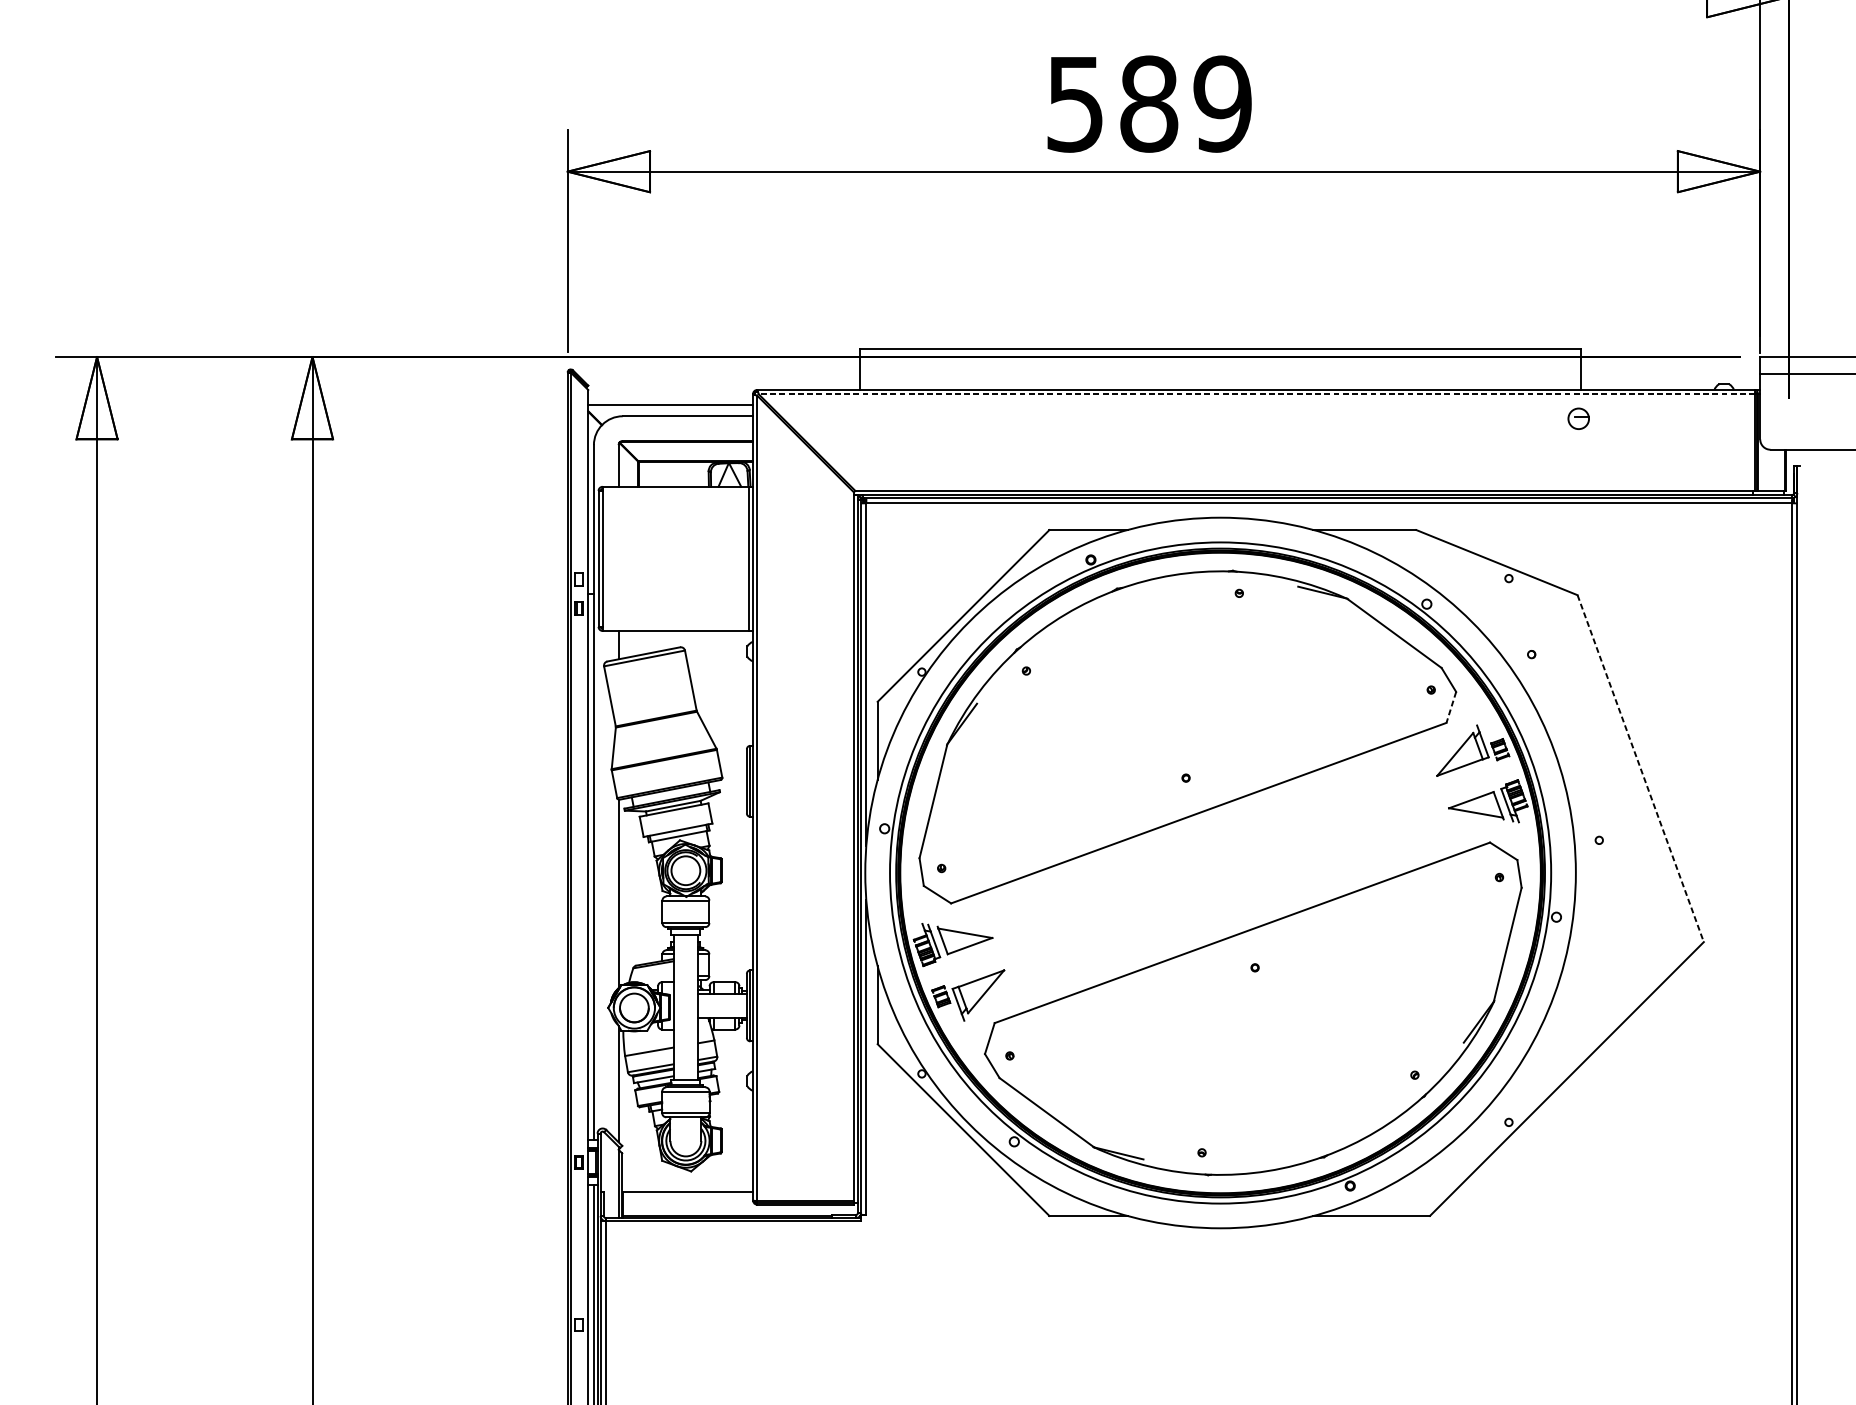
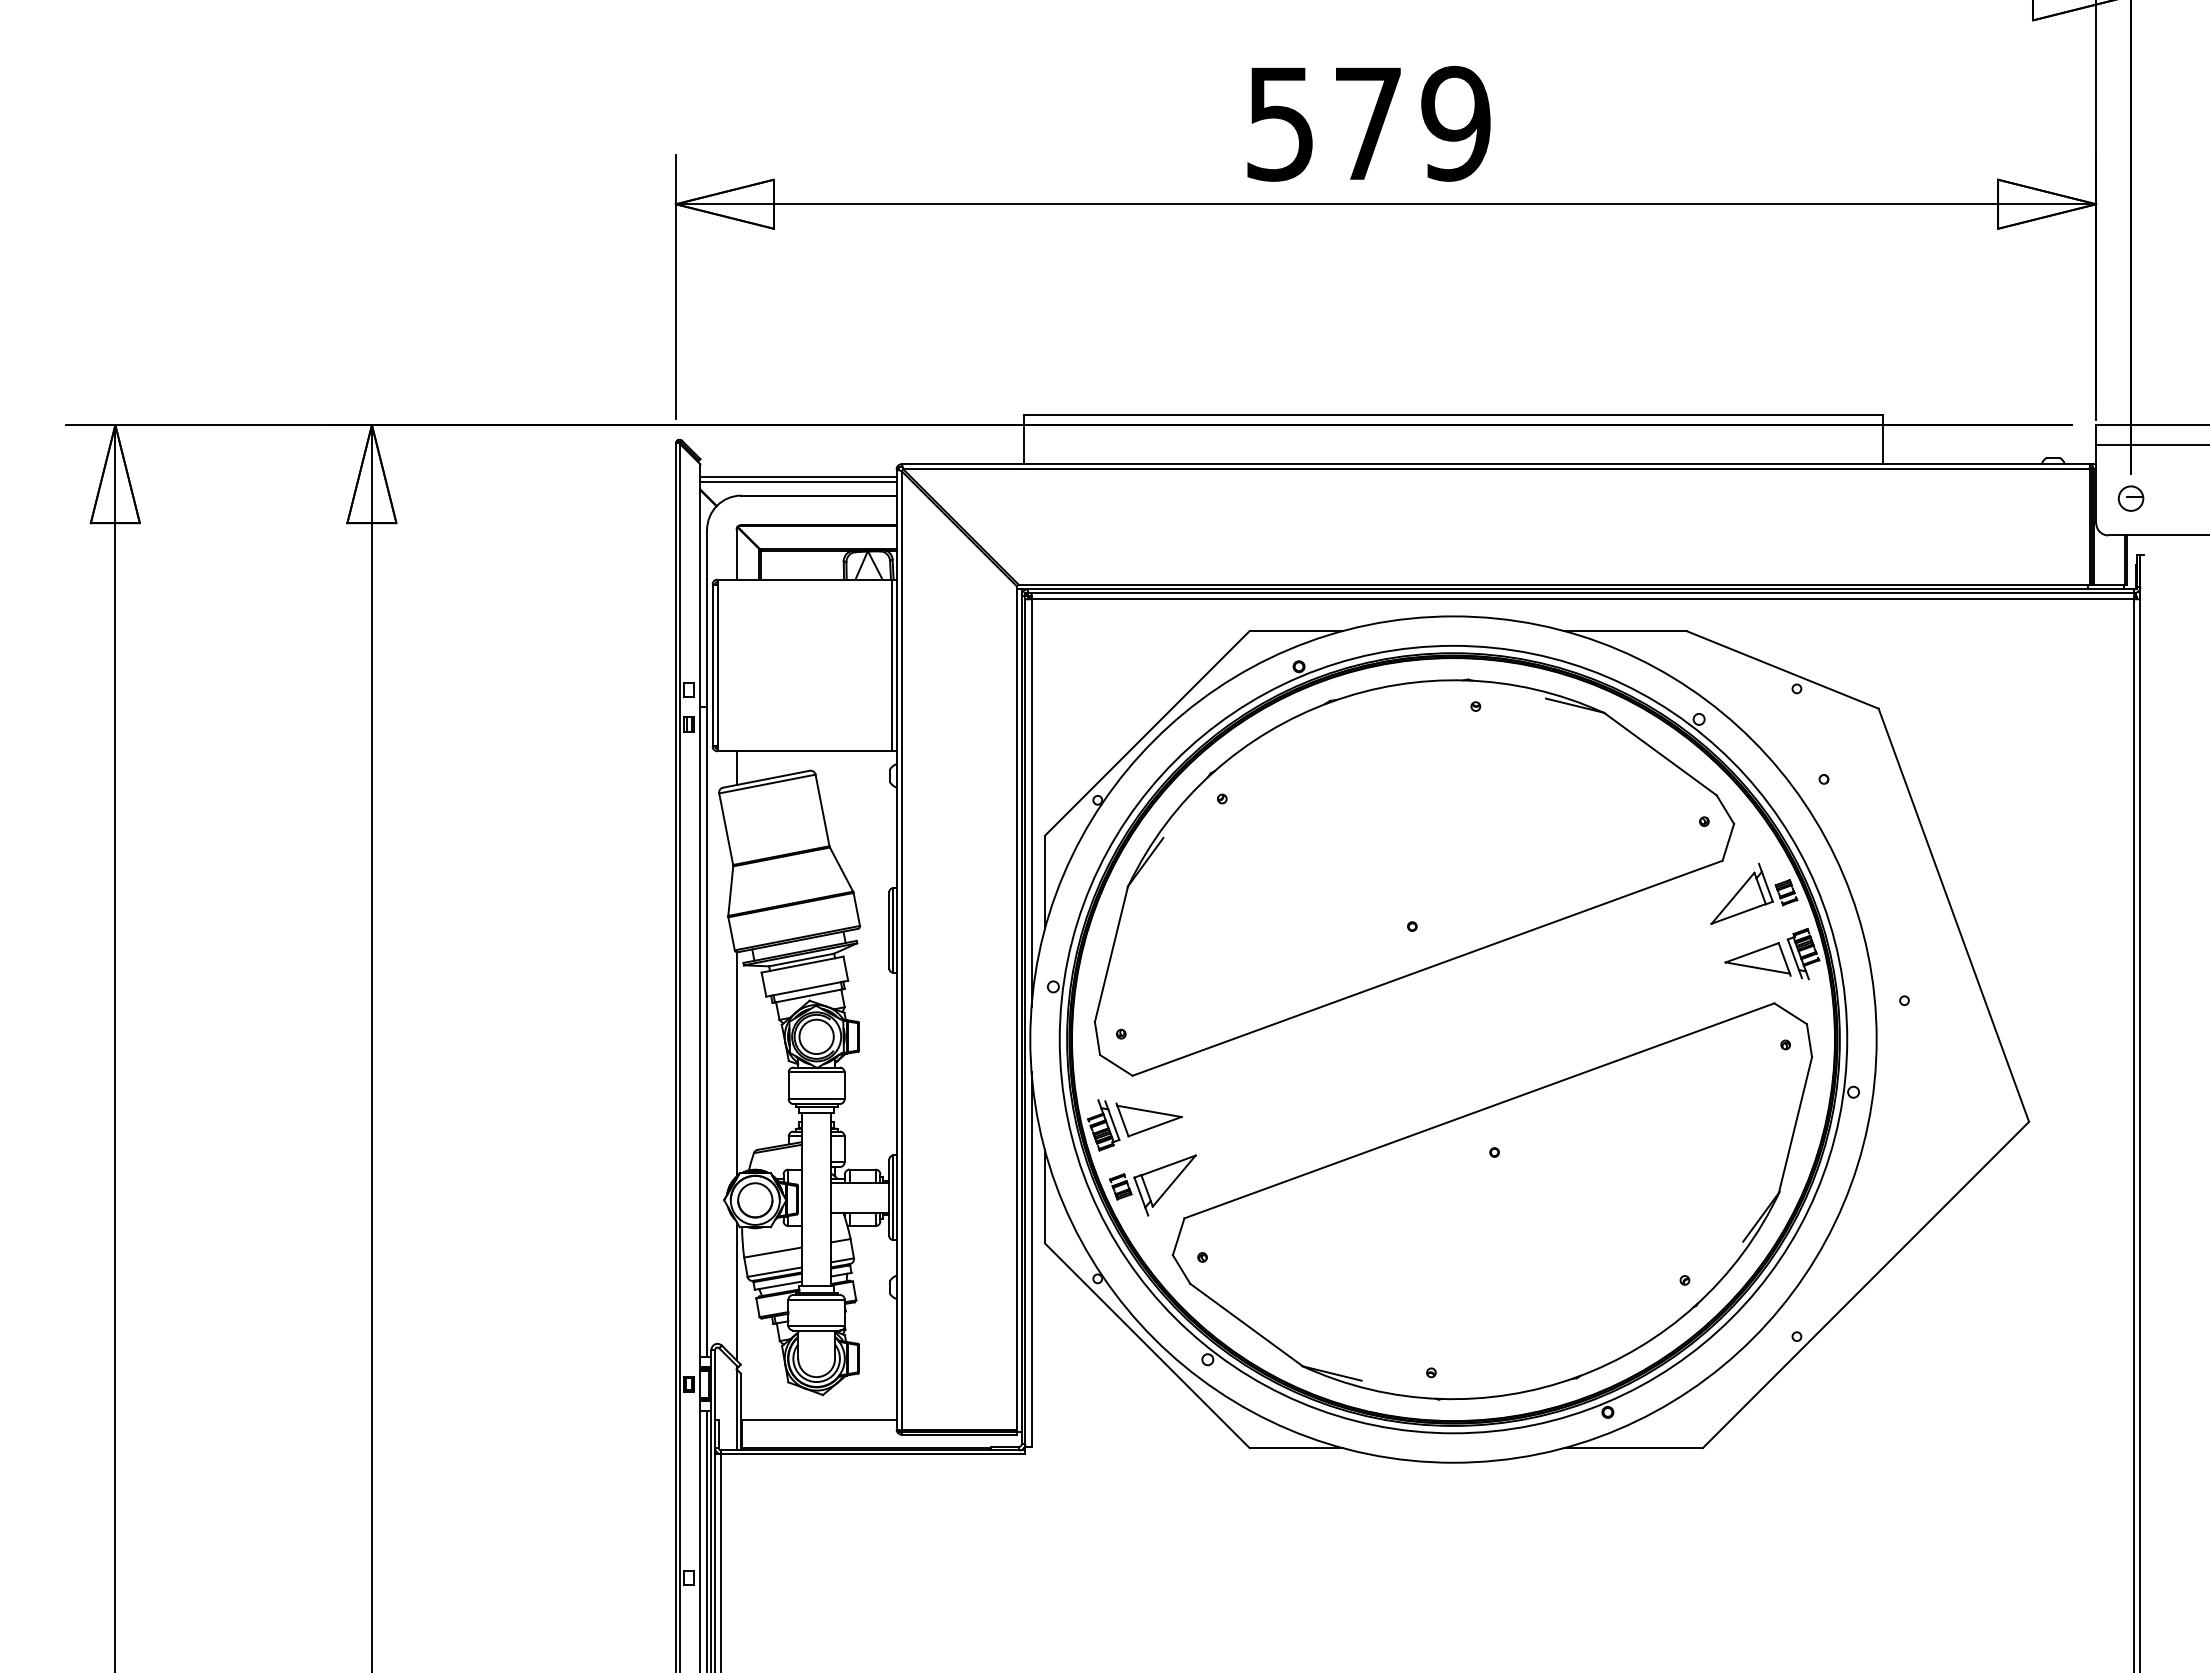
text: (1149, 103) -> (1368, 123), 589 -> 579
line: (1256, 394) -> (1496, 469), dashed -> solid
line: (670, 400) -> (798, 476), added
part: (1578, 418) -> (2130, 498), moved
line: (1451, 707) -> (1728, 842), dashed -> solid
line: (1640, 768) -> (1953, 915), dashed -> solid

